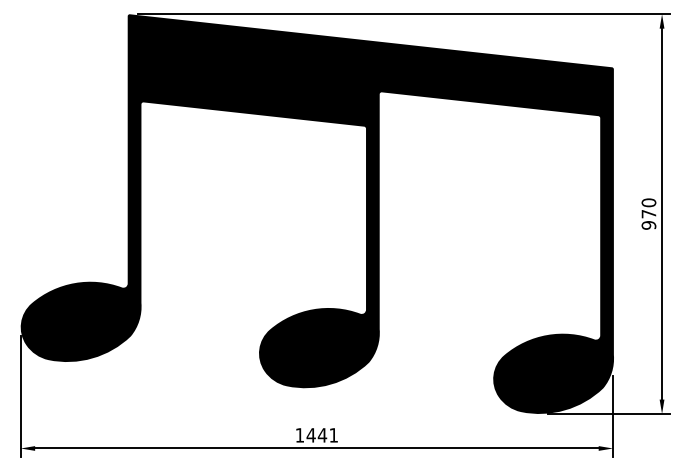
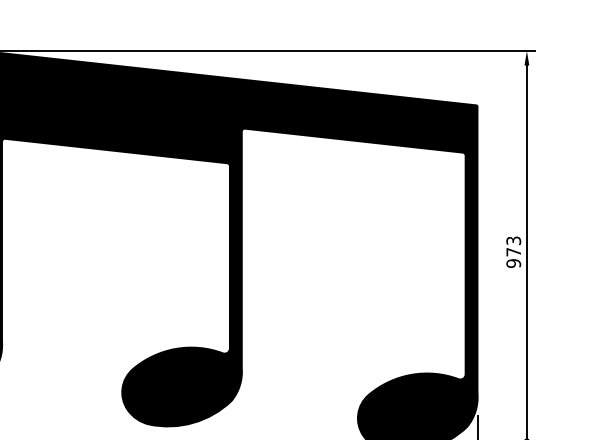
text: (648, 202) -> (513, 240), 970 -> 973

